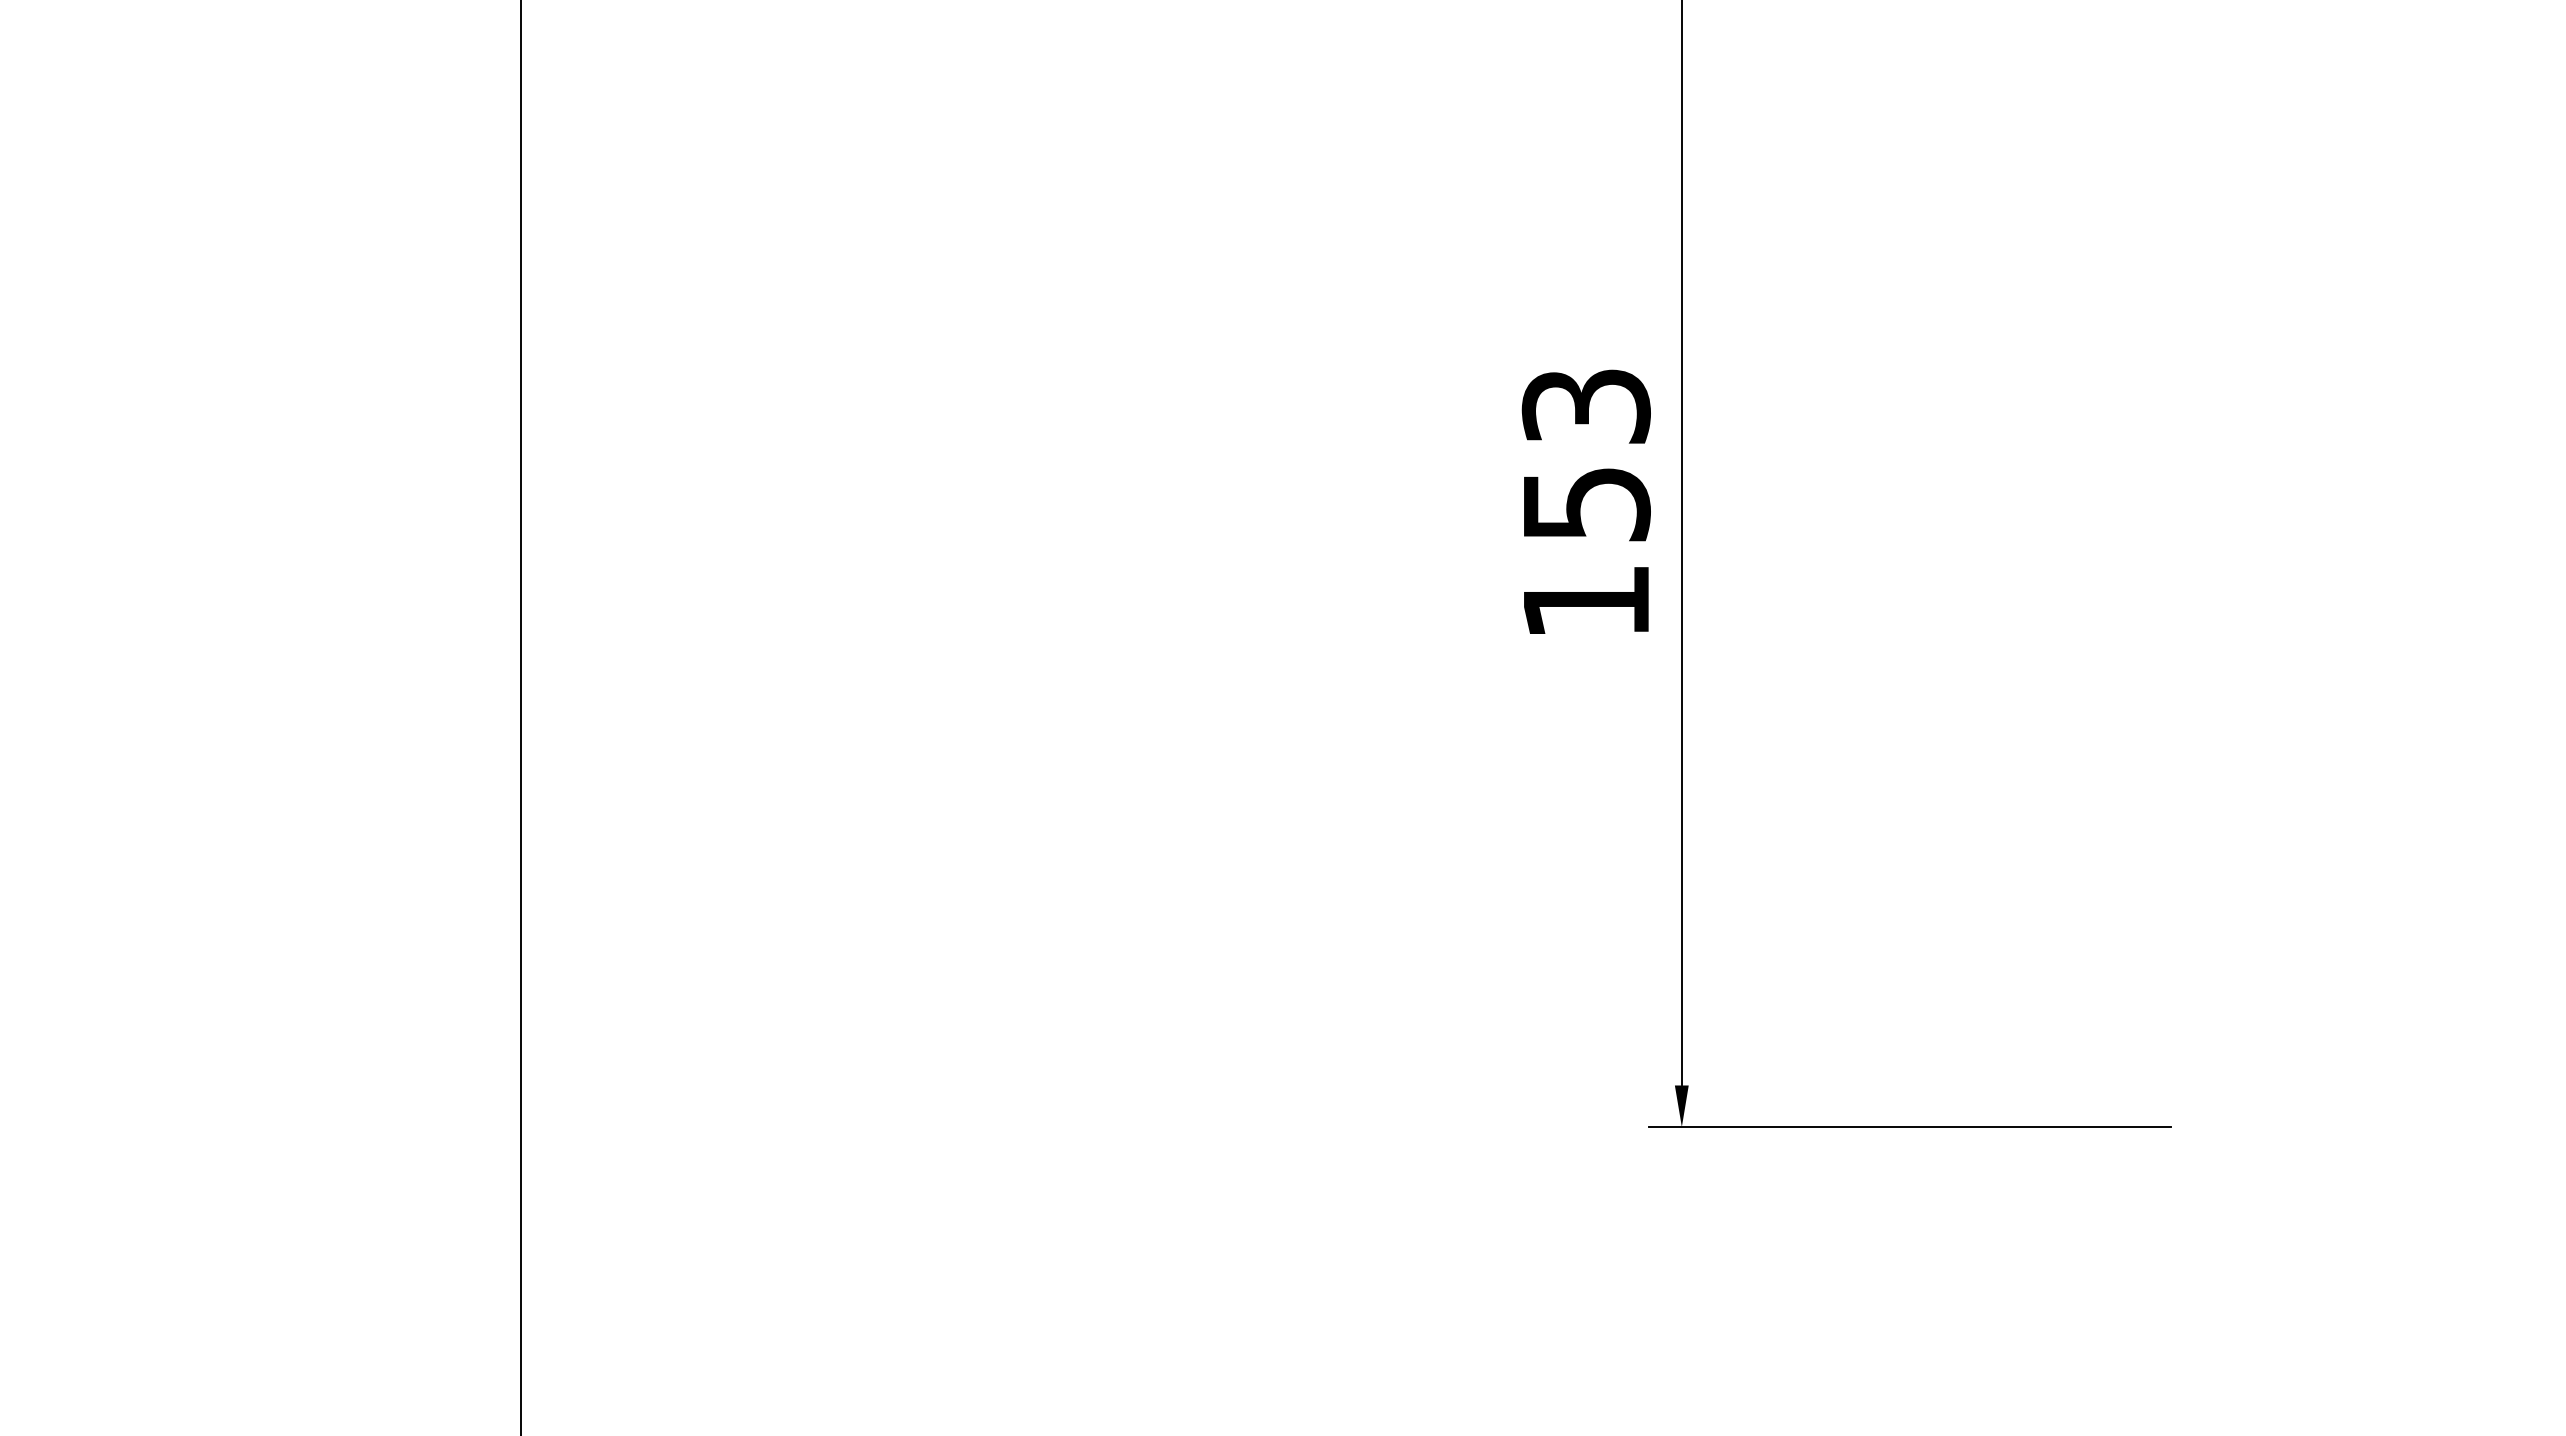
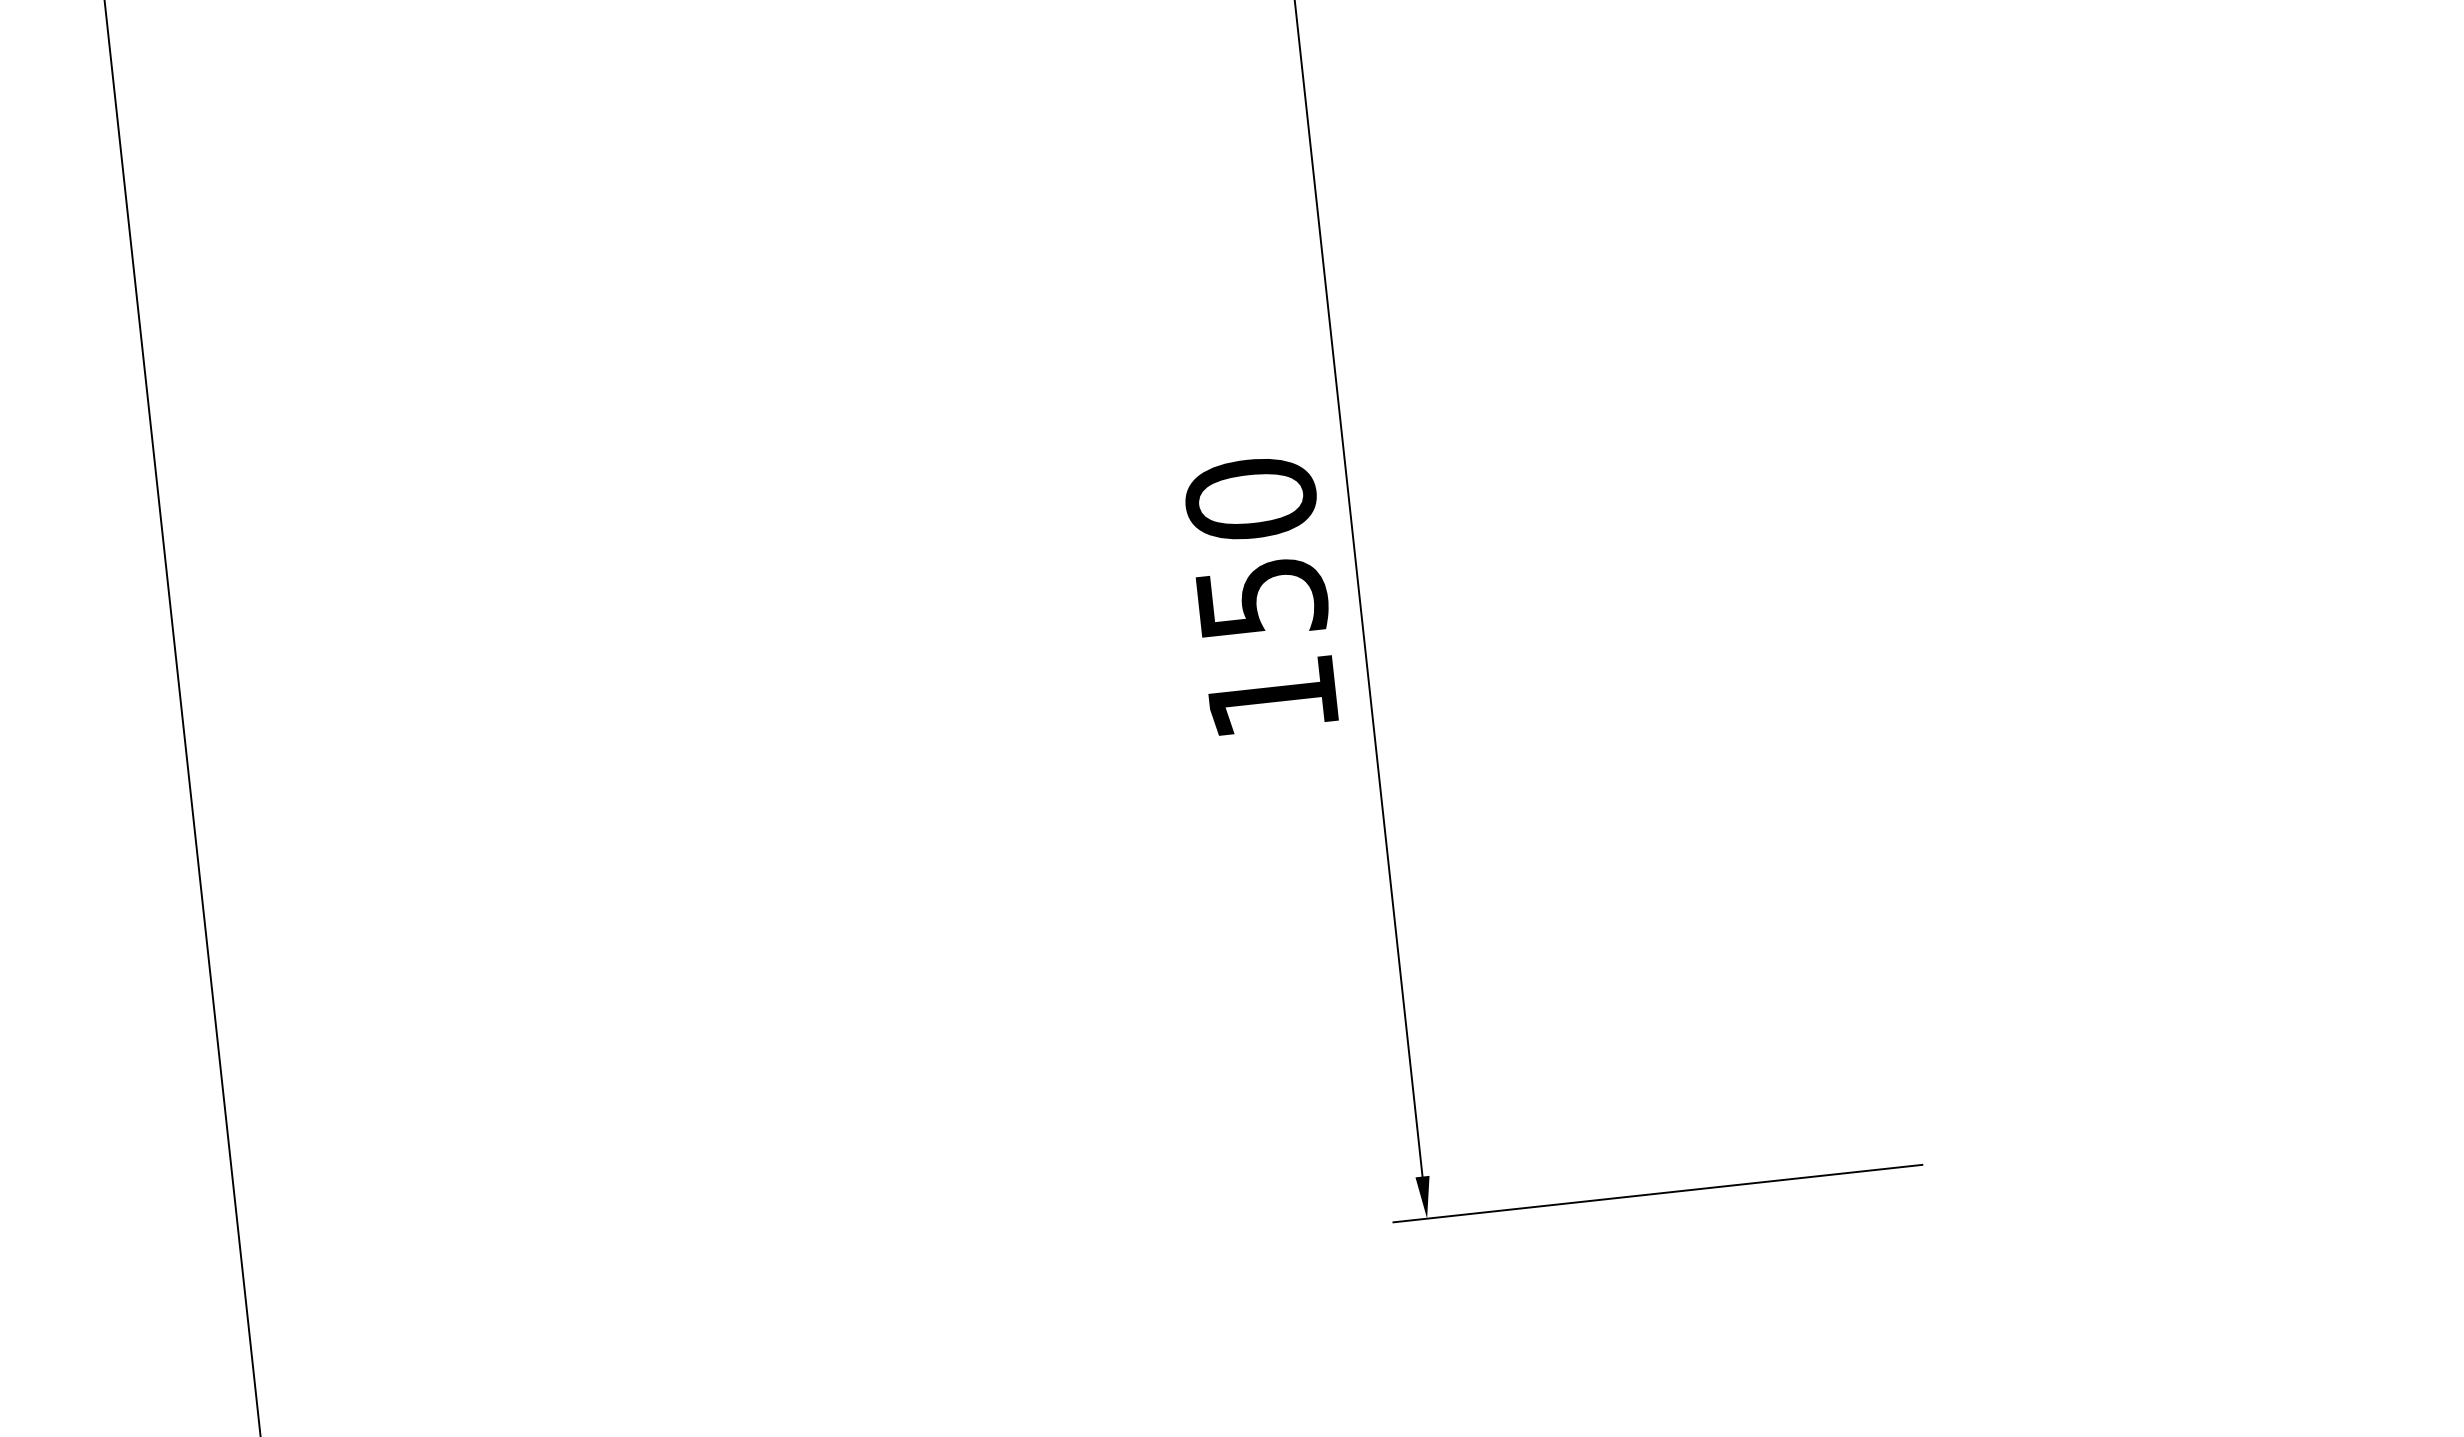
text: (1585, 405) -> (1250, 498), 153 -> 150

